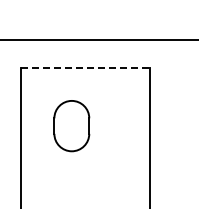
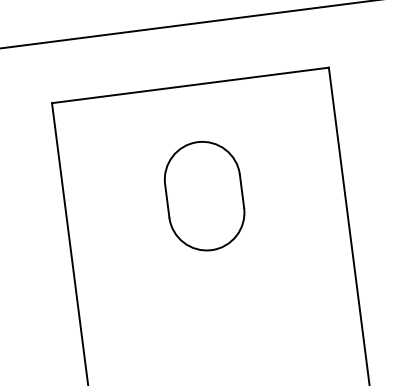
line: (85, 68) -> (189, 85), dashed -> solid
part: (71, 126) -> (204, 197), moved

